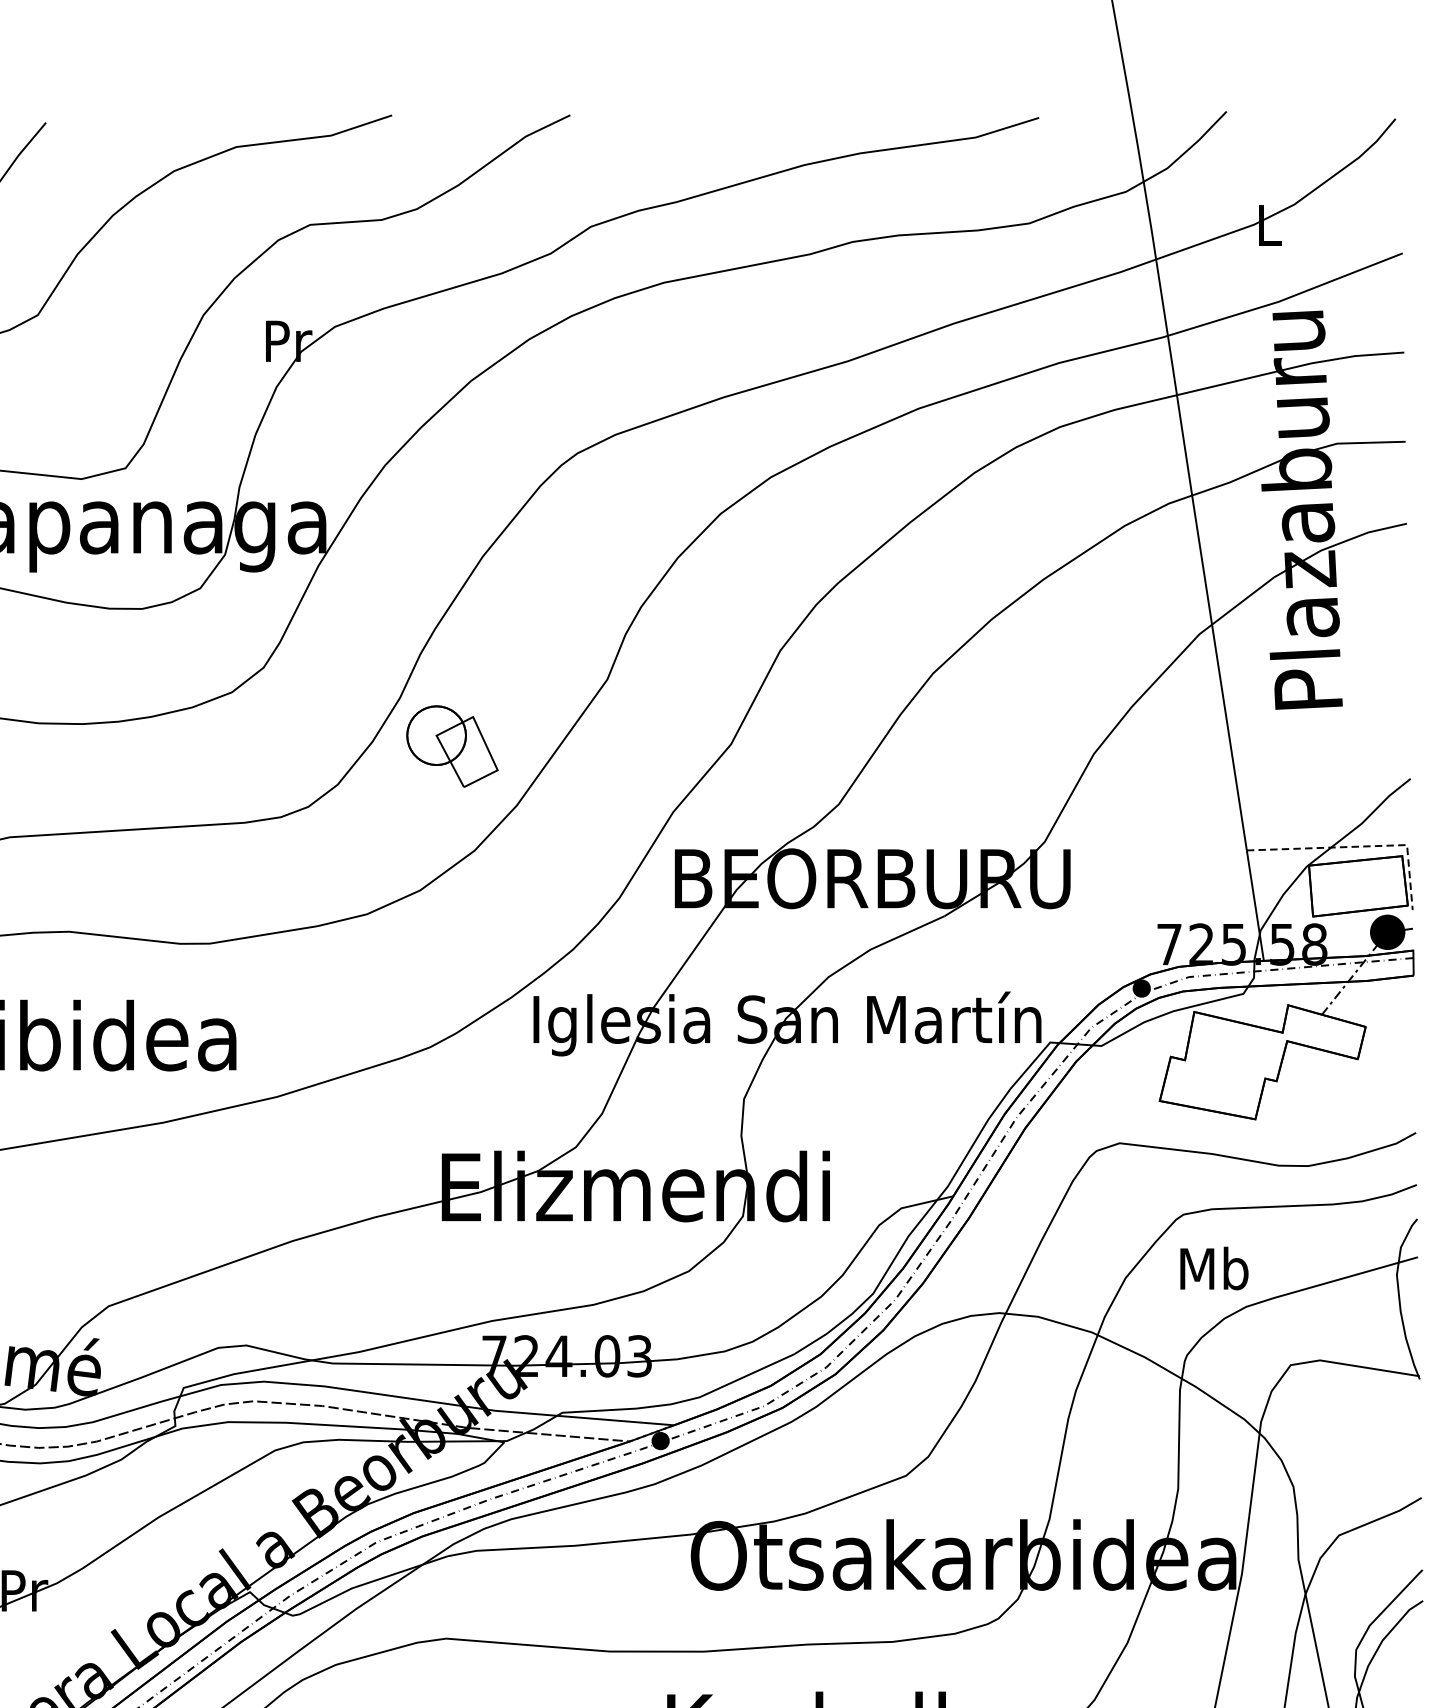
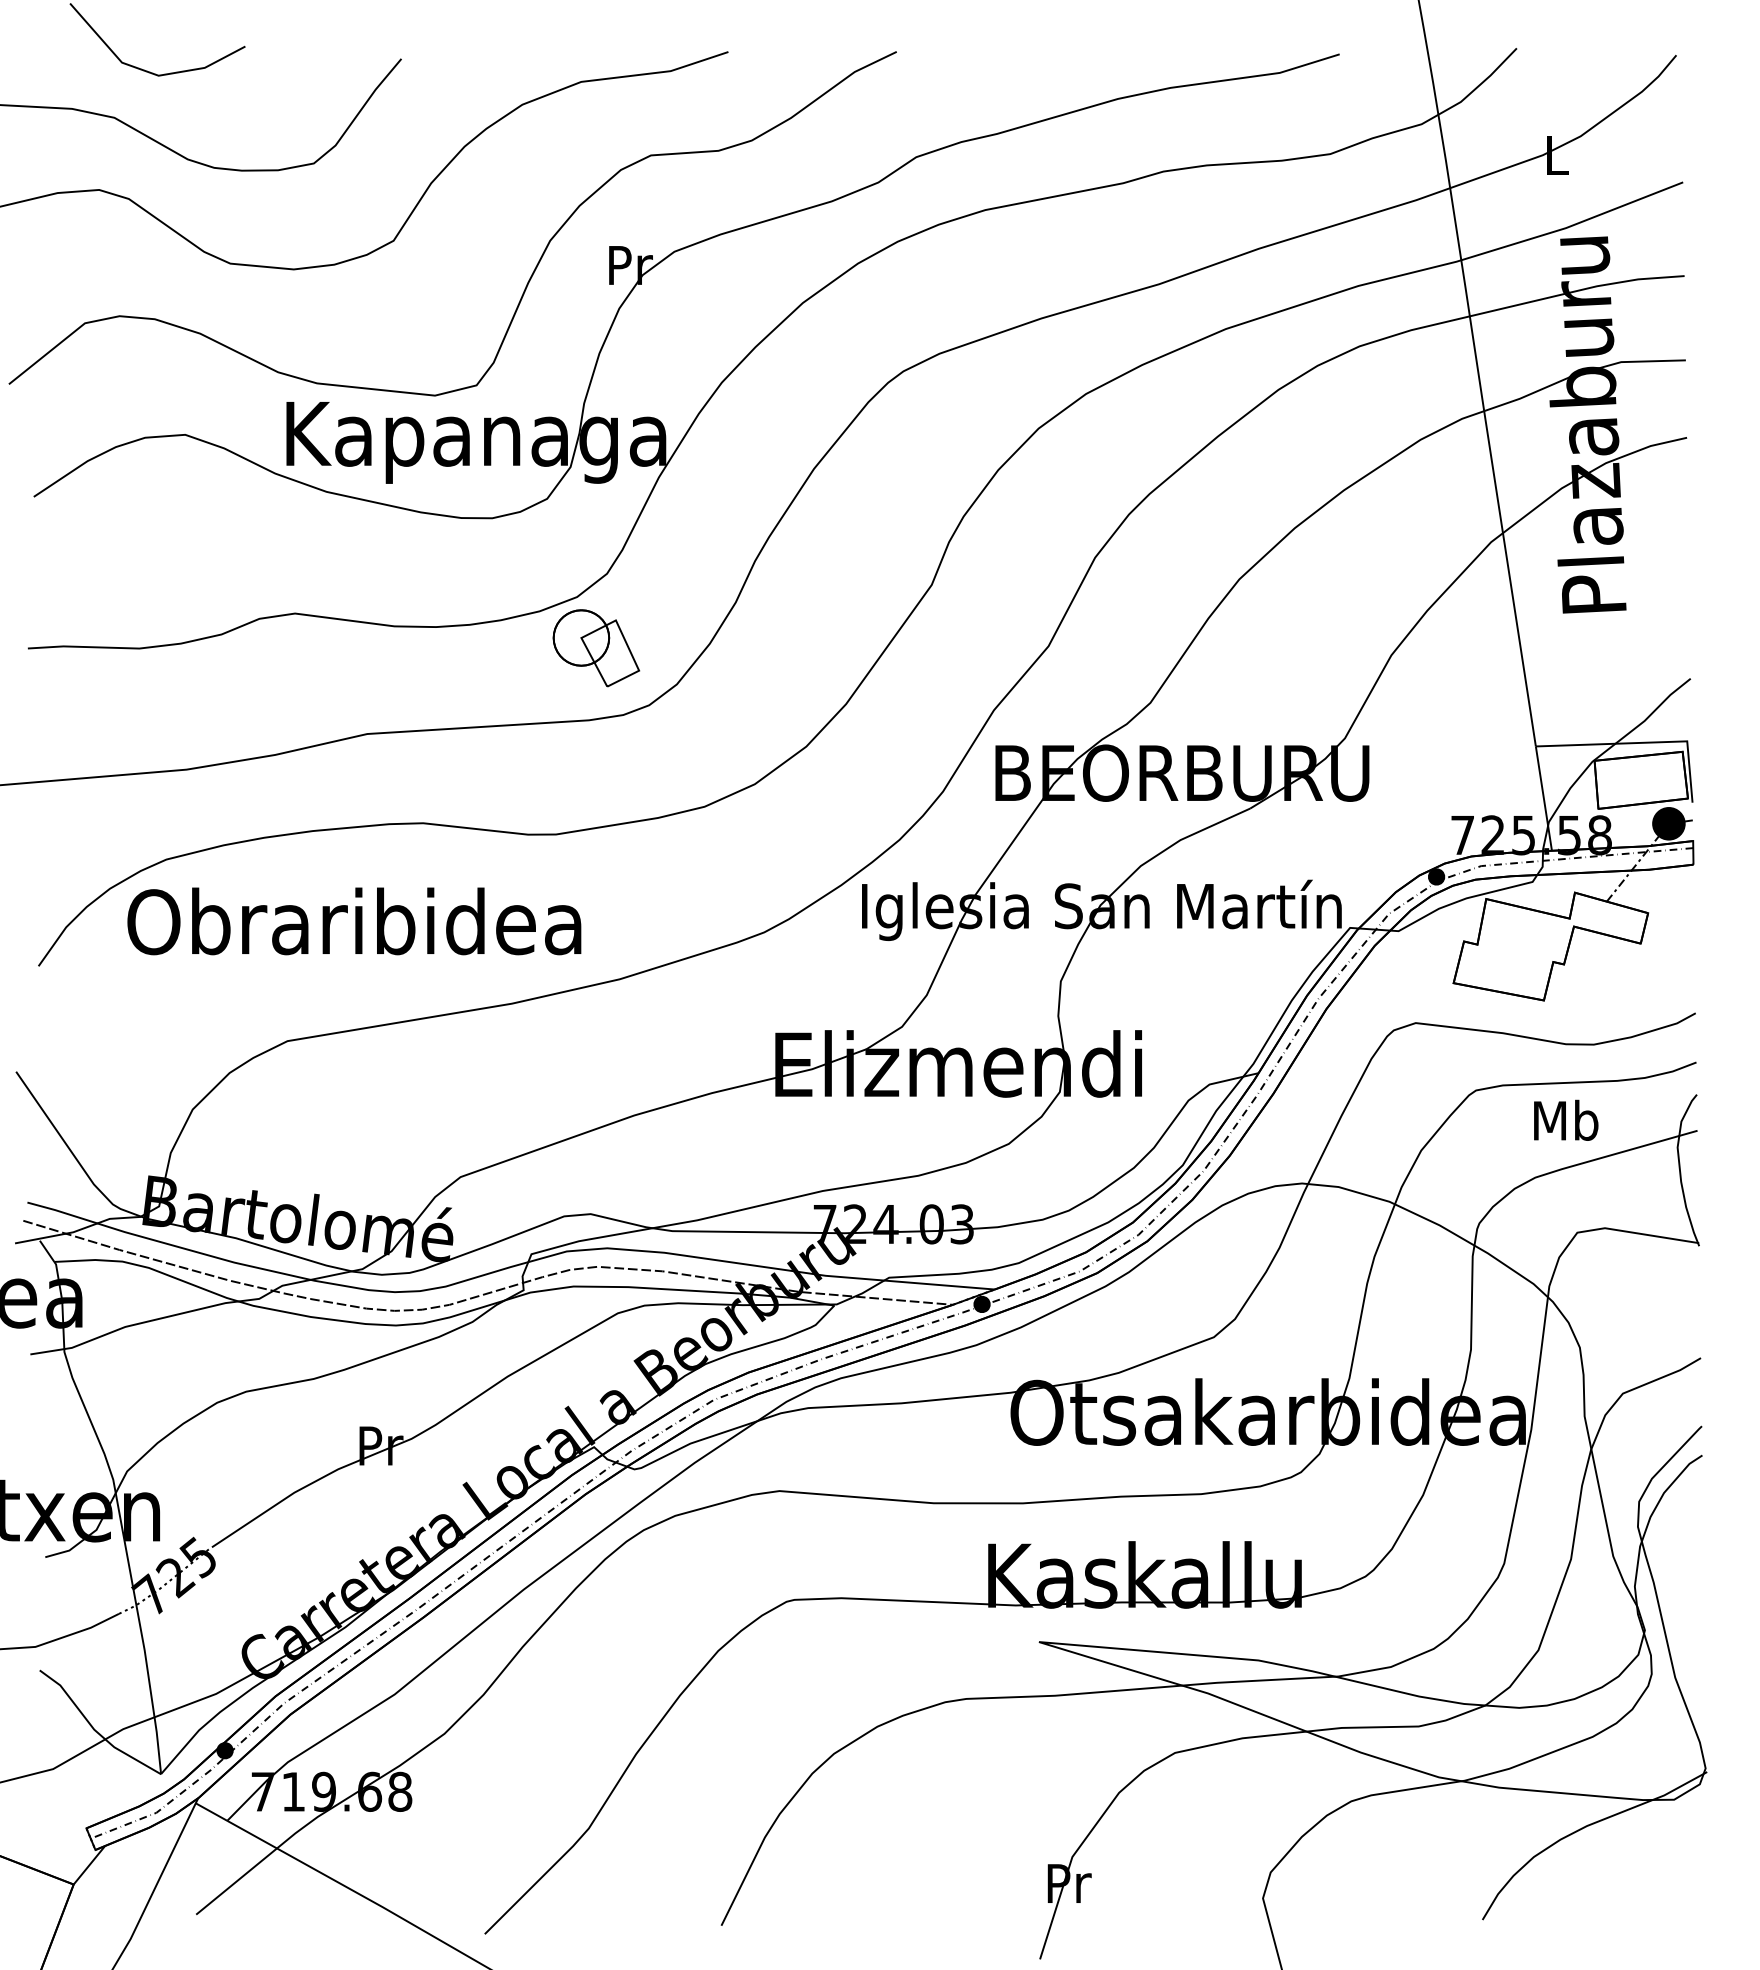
part: (452, 746) -> (596, 648), moved
line: (1360, 846) -> (1643, 742), dashed -> solid
text: (1214, 1267) -> (1566, 1119), moved

